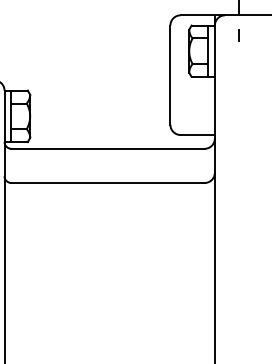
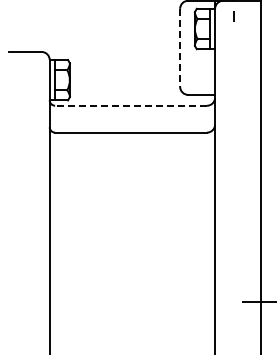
line: (170, 74) -> (180, 47), solid -> dashed
line: (108, 148) -> (131, 105), solid -> dashed

